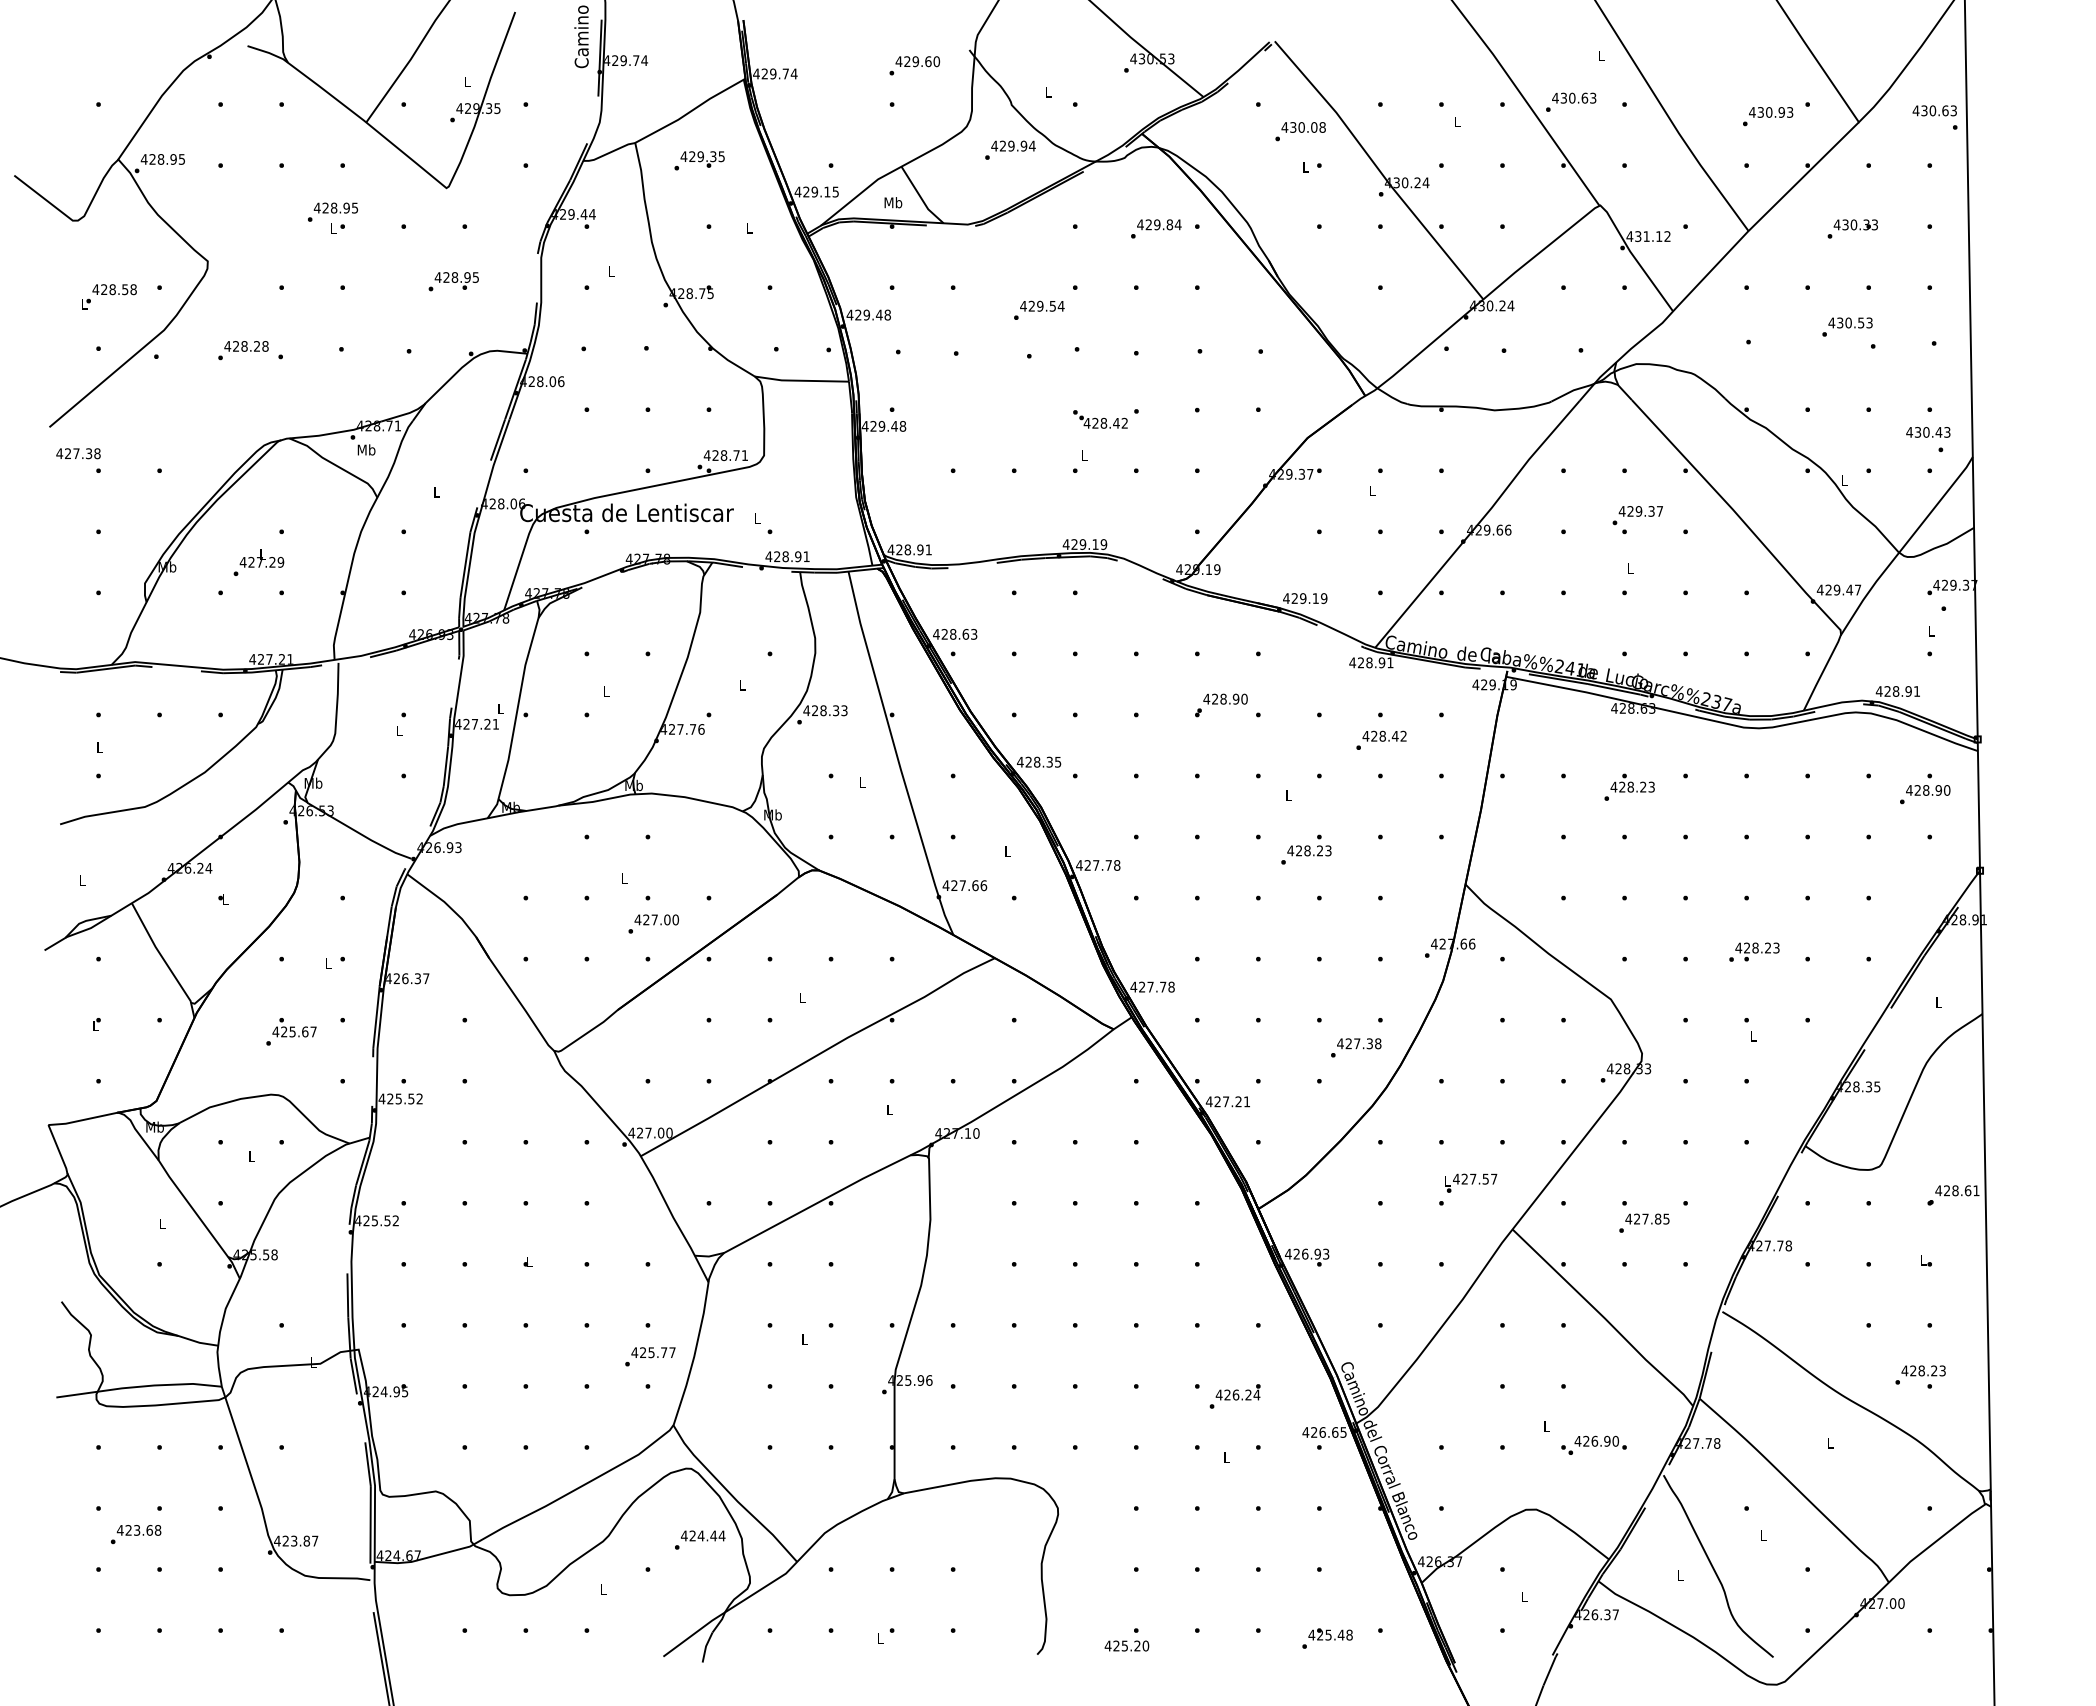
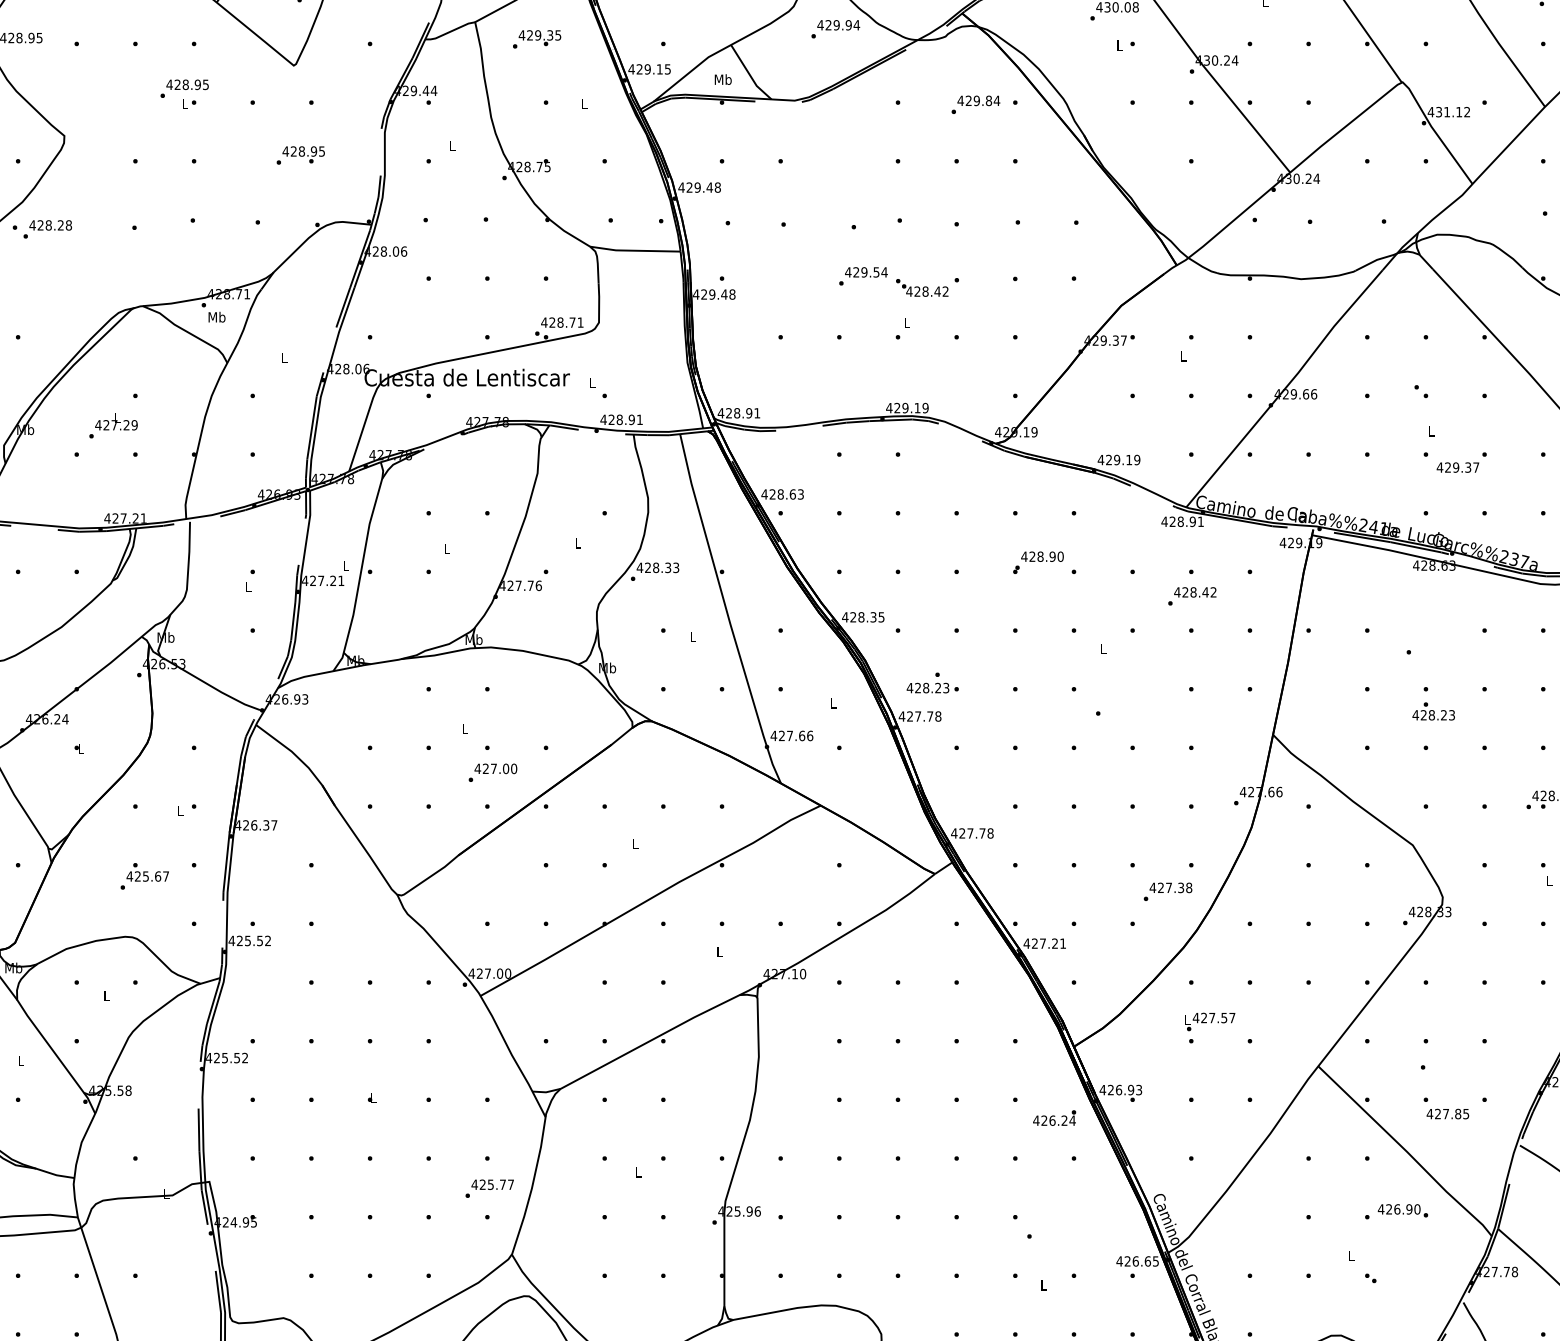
text: (1039, 309) -> (863, 275), moved
text: (243, 350) -> (47, 229), moved
text: (1640, 511) -> (1457, 467), moved
text: (1632, 782) -> (1433, 710), moved
text: (1309, 845) -> (928, 682), moved
text: (1471, 1182) -> (1210, 1021), moved
text: (1647, 1218) -> (1447, 1113), moved
text: (1237, 1392) -> (1053, 1118), moved
text: (1600, 1442) -> (1402, 1210), moved

